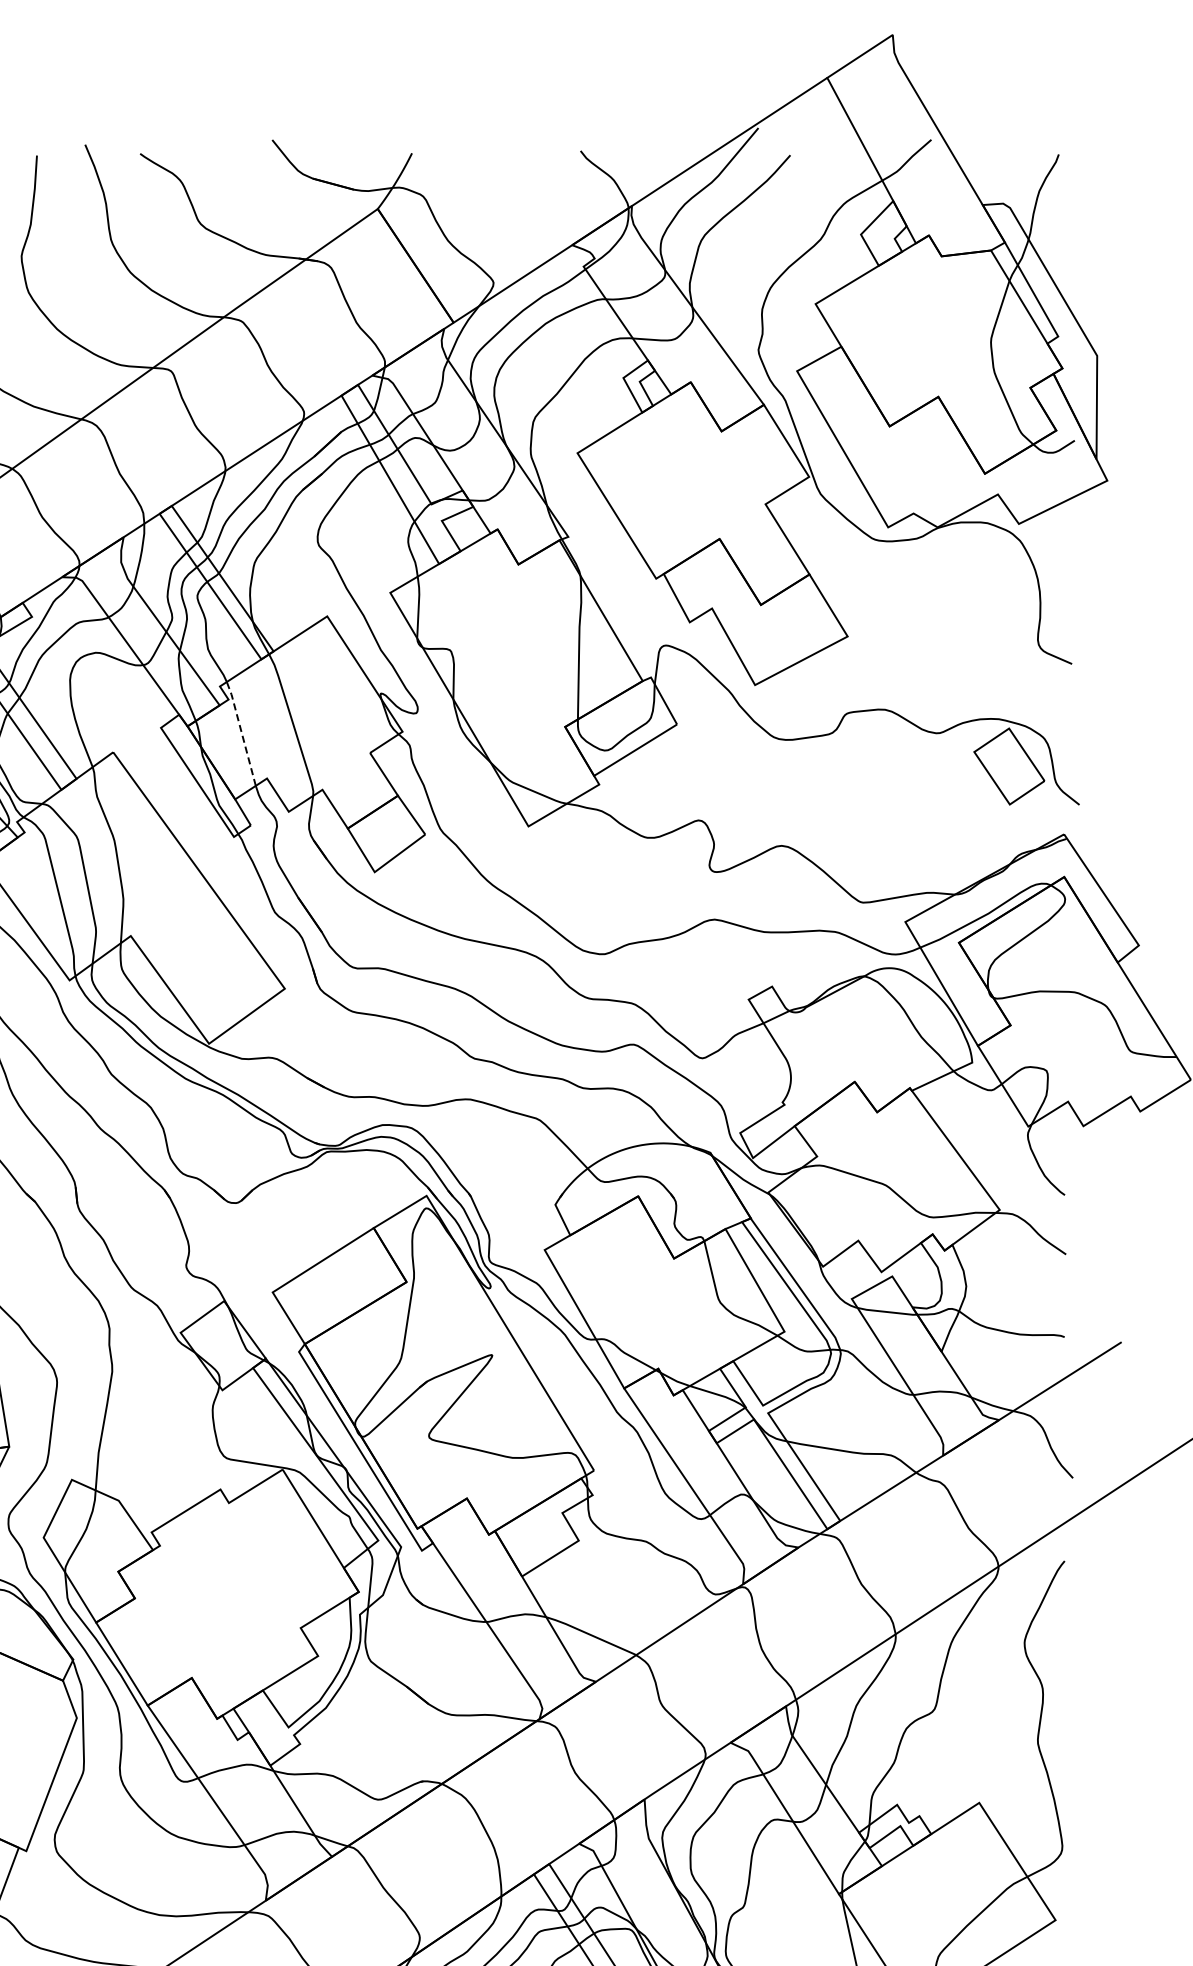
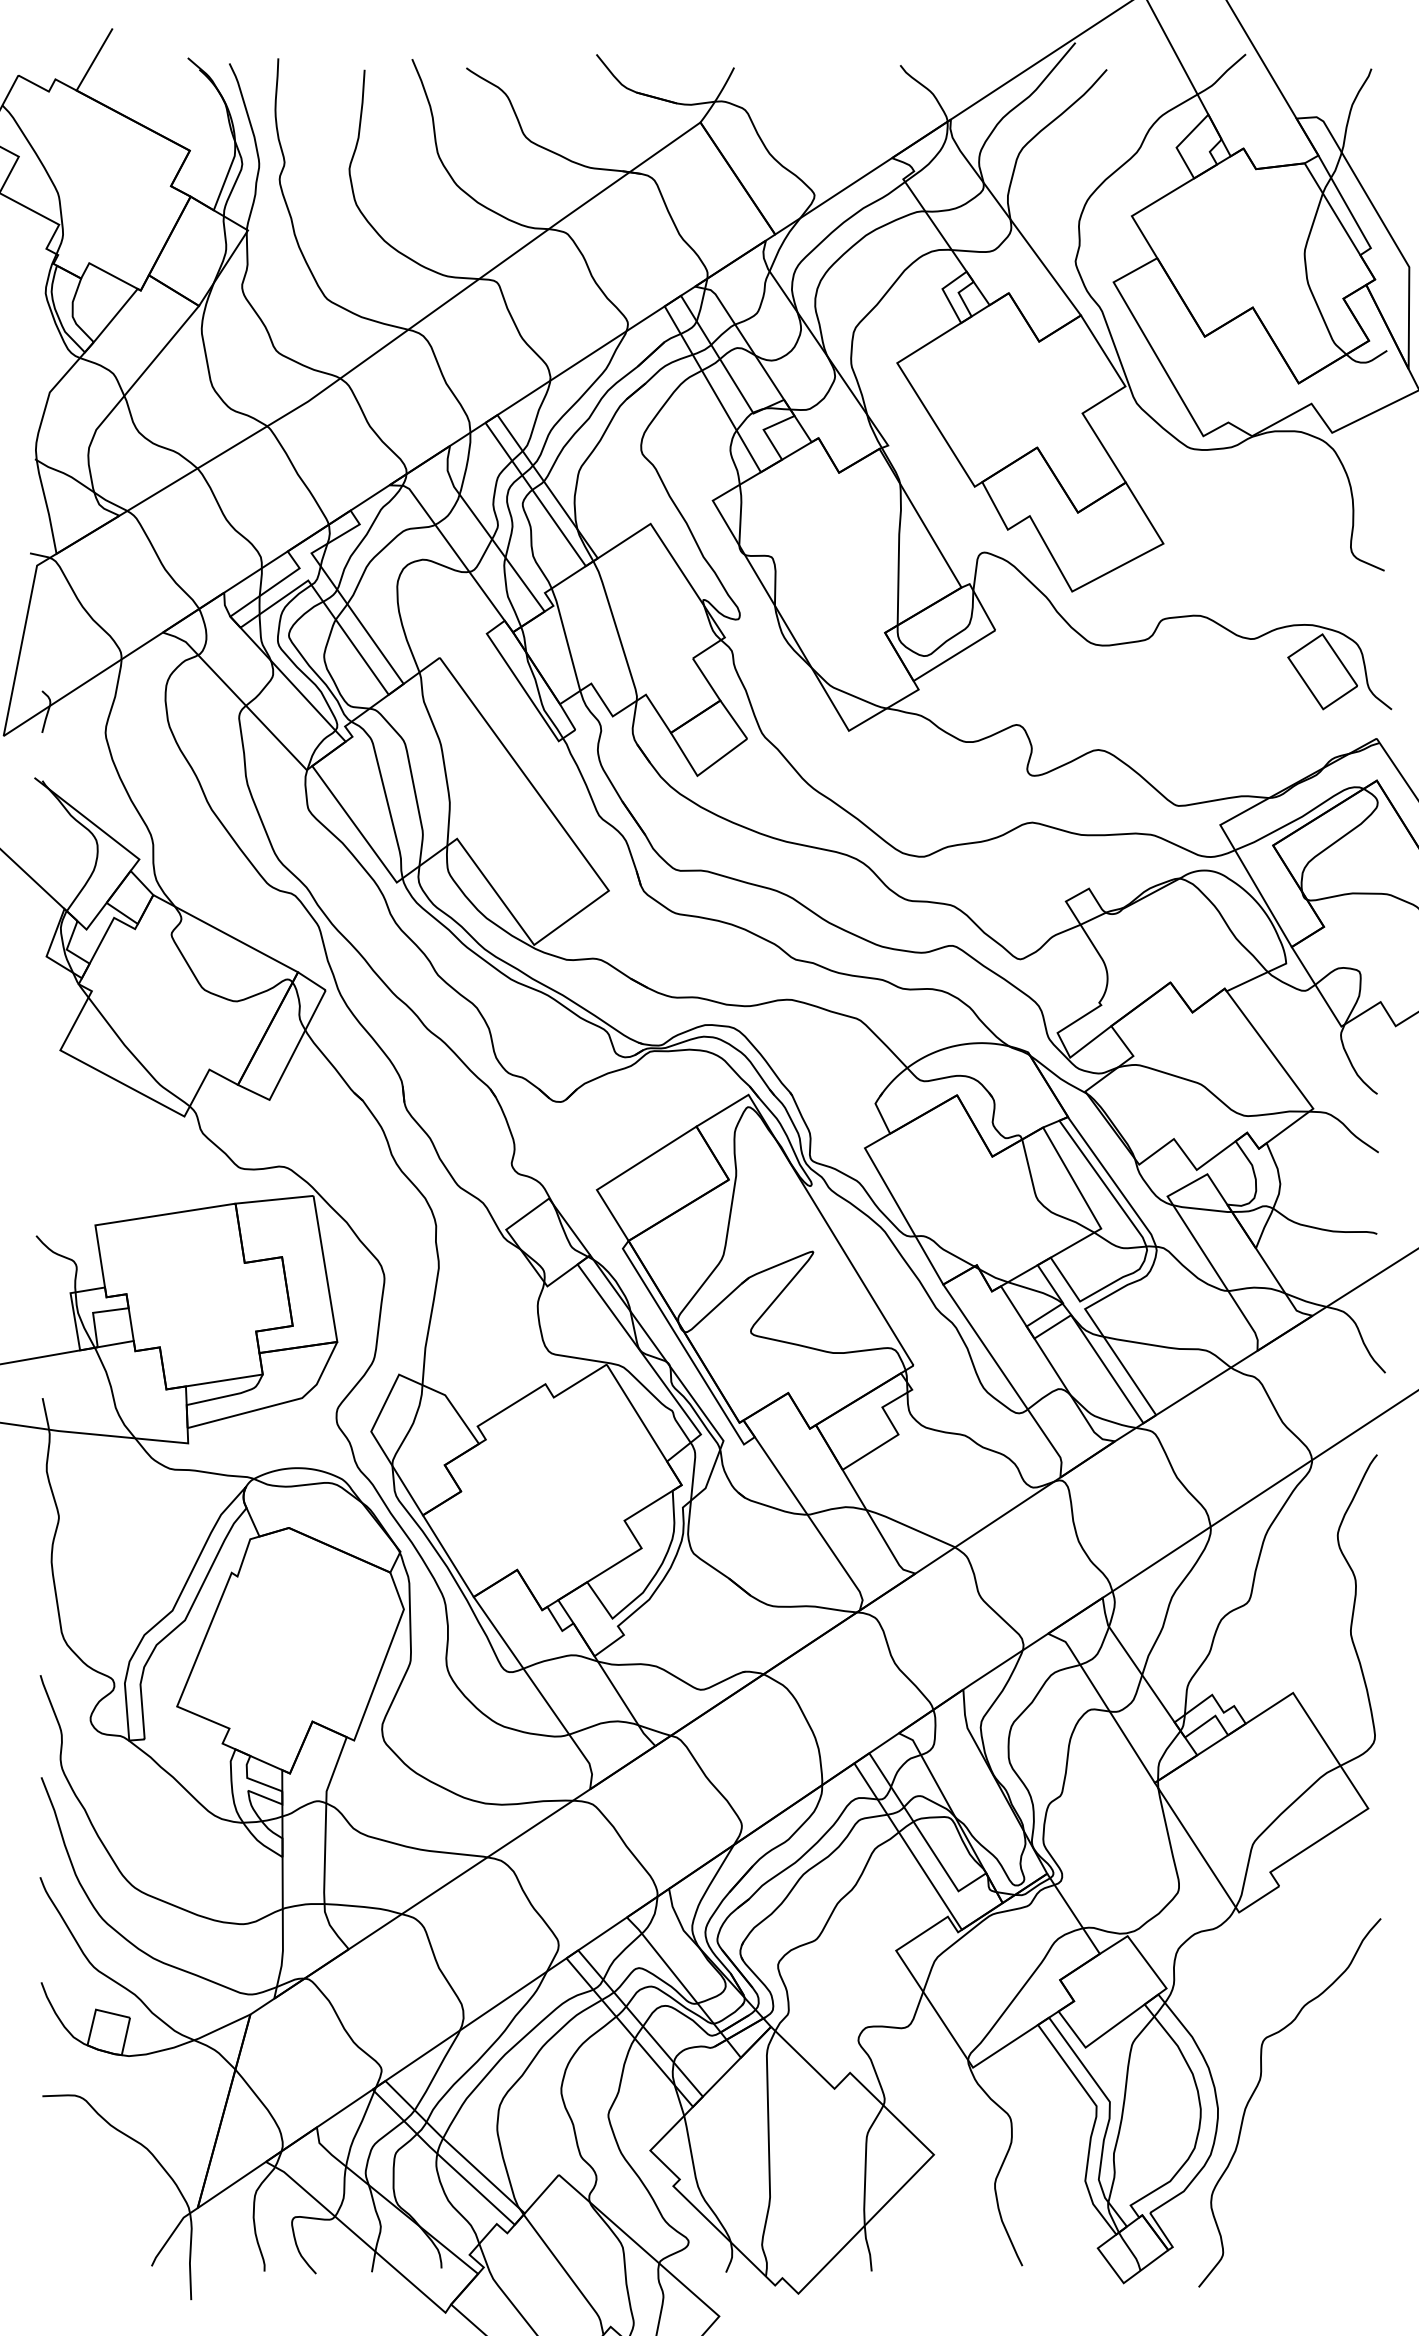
line: (241, 732) -> (566, 638), dashed -> solid

